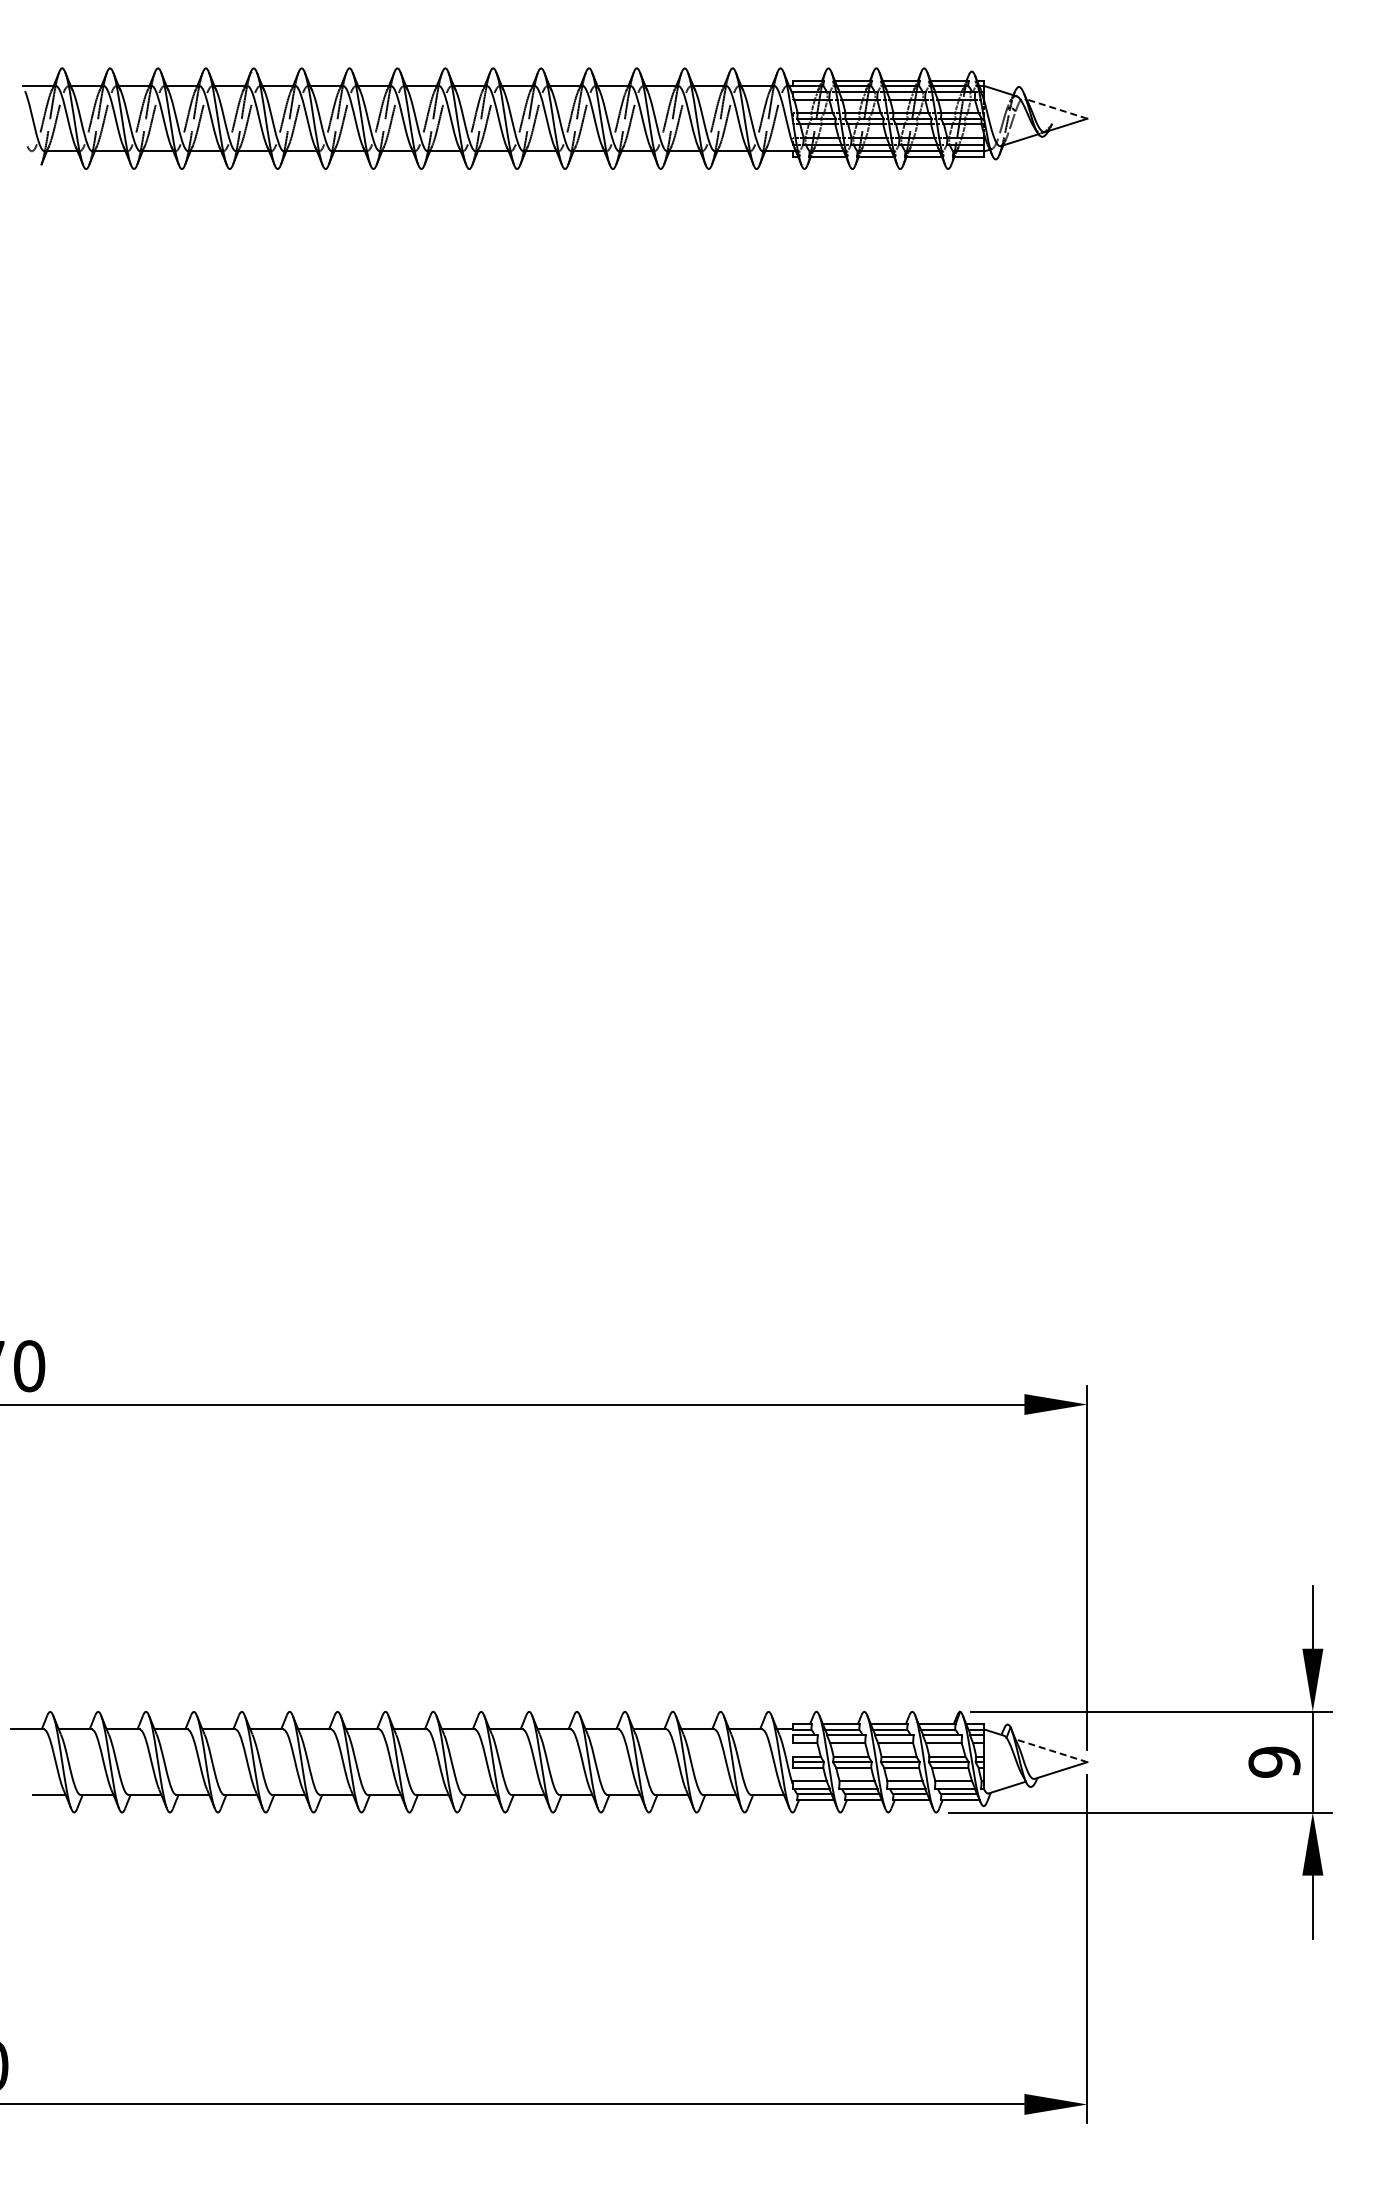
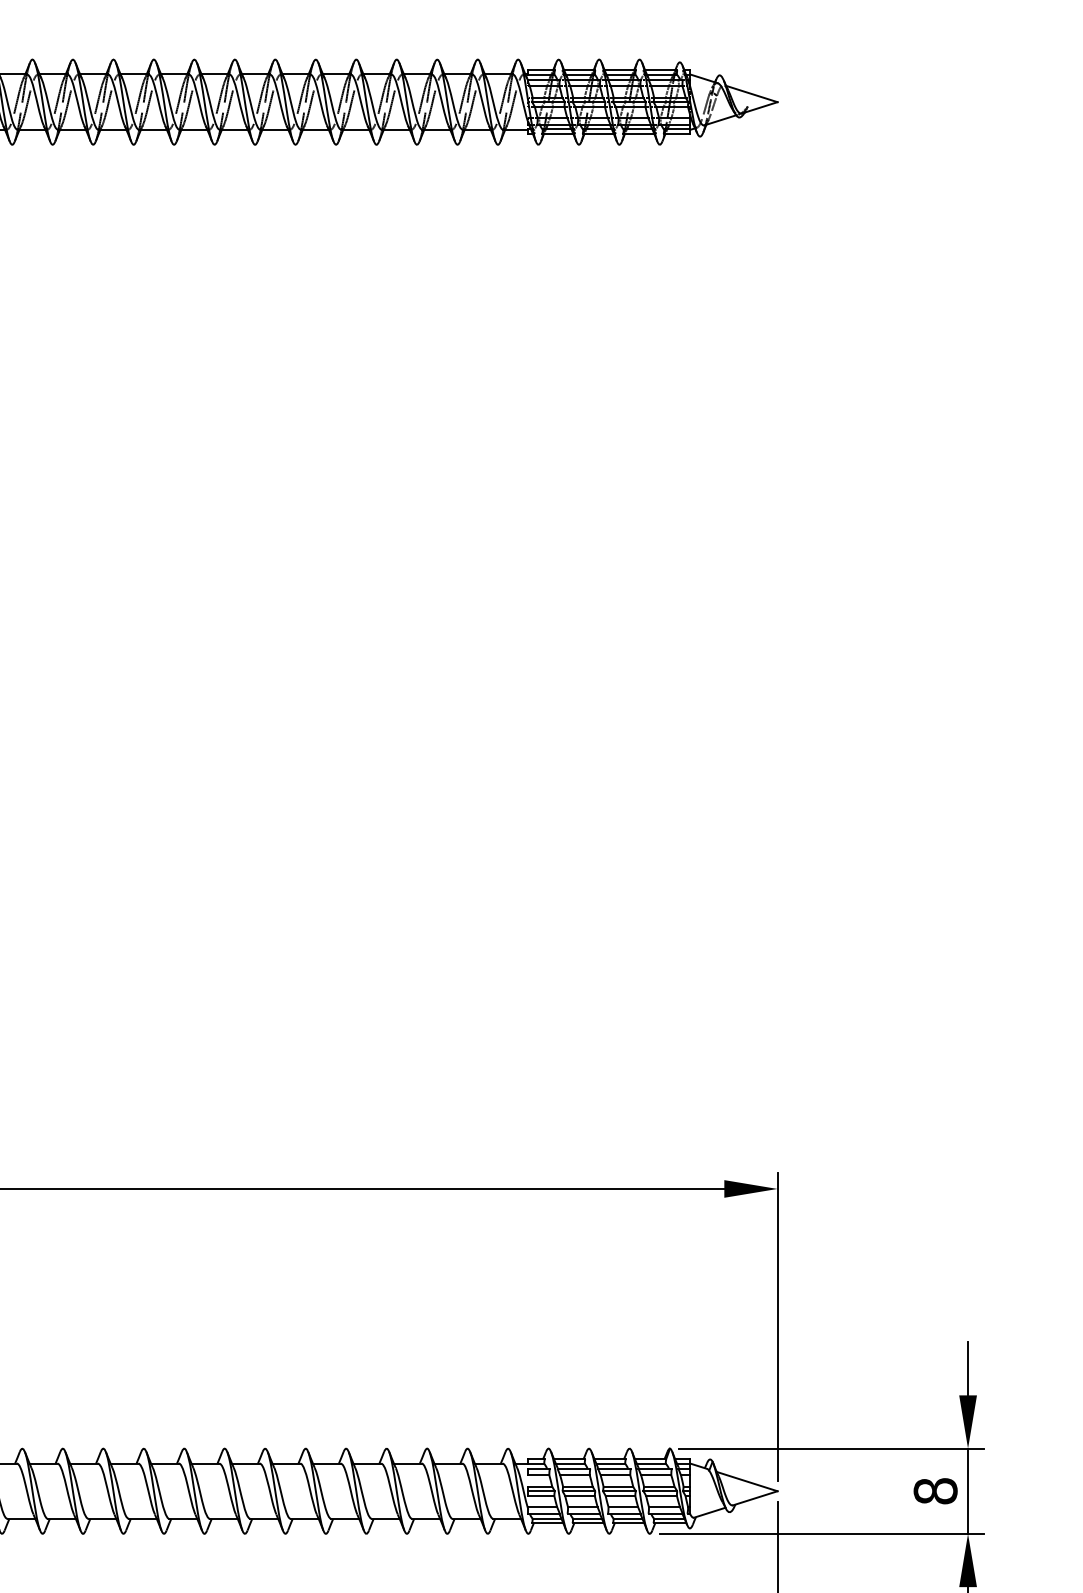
line: (1057, 109) -> (752, 94), dashed -> solid
line: (1051, 1750) -> (747, 1481), dashed -> solid
text: (1274, 1761) -> (935, 1490), 9 -> 8

